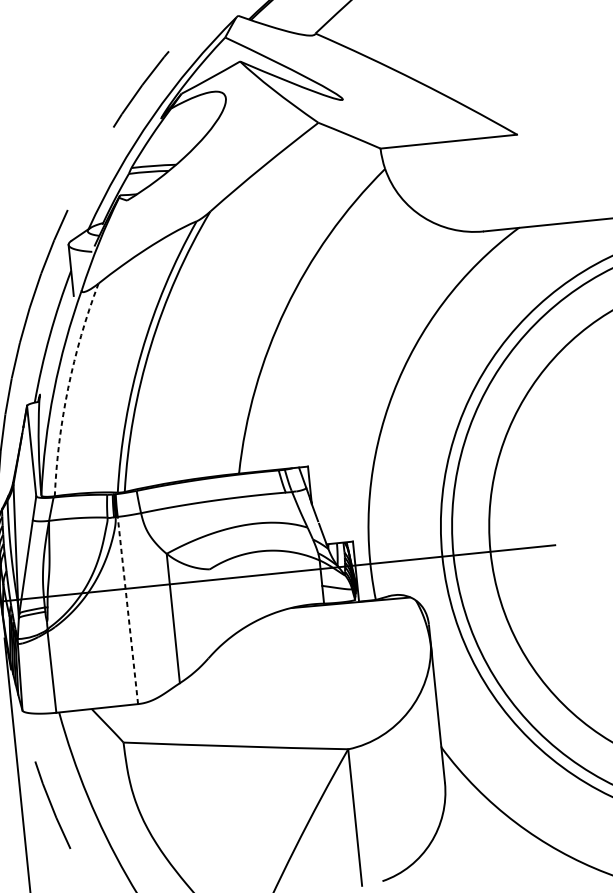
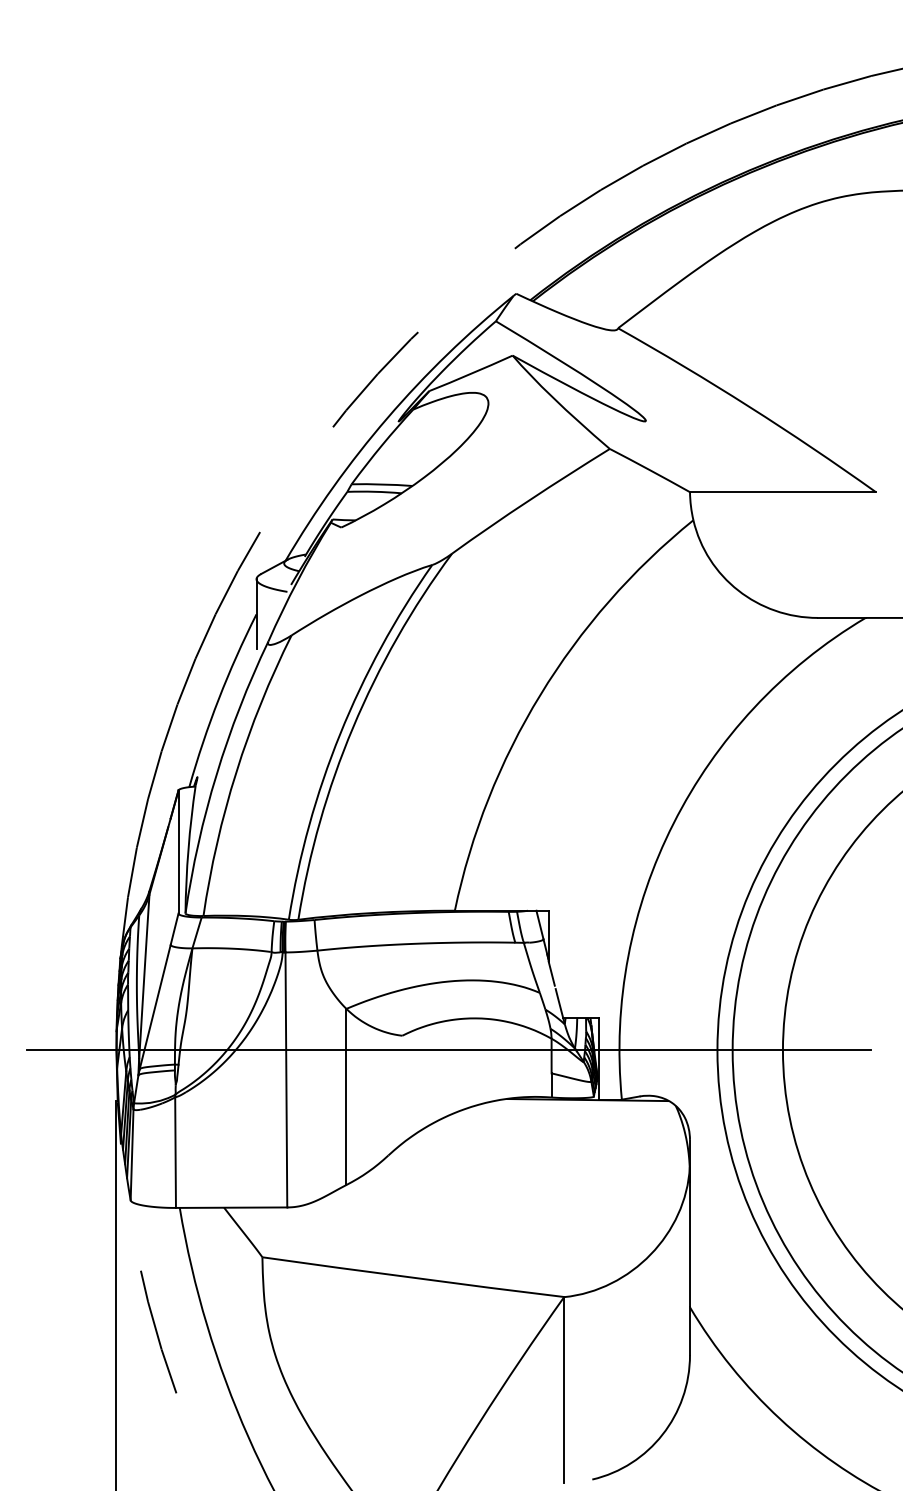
arc: (68, 388) -> (236, 772), dashed -> solid
line: (127, 610) -> (286, 1079), dashed -> solid

